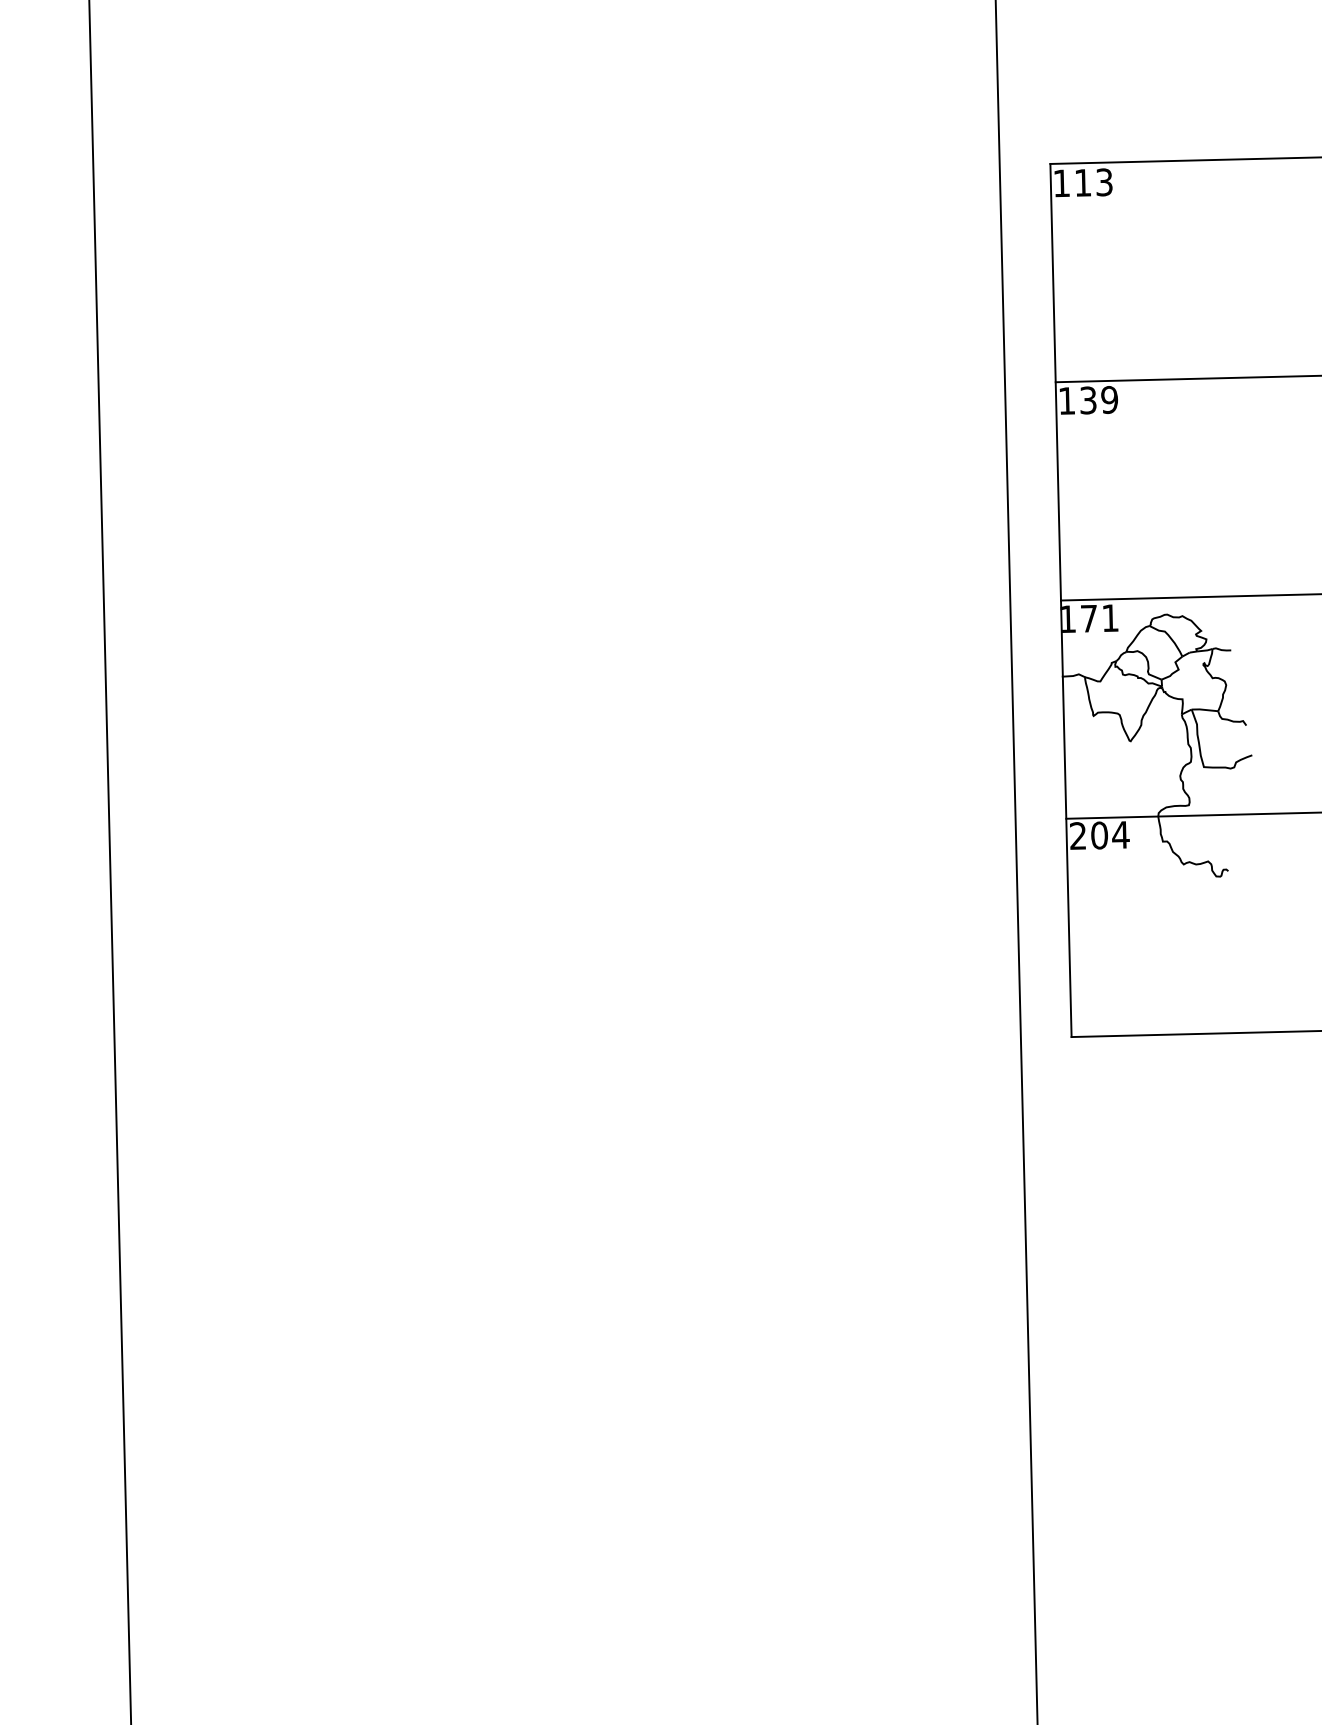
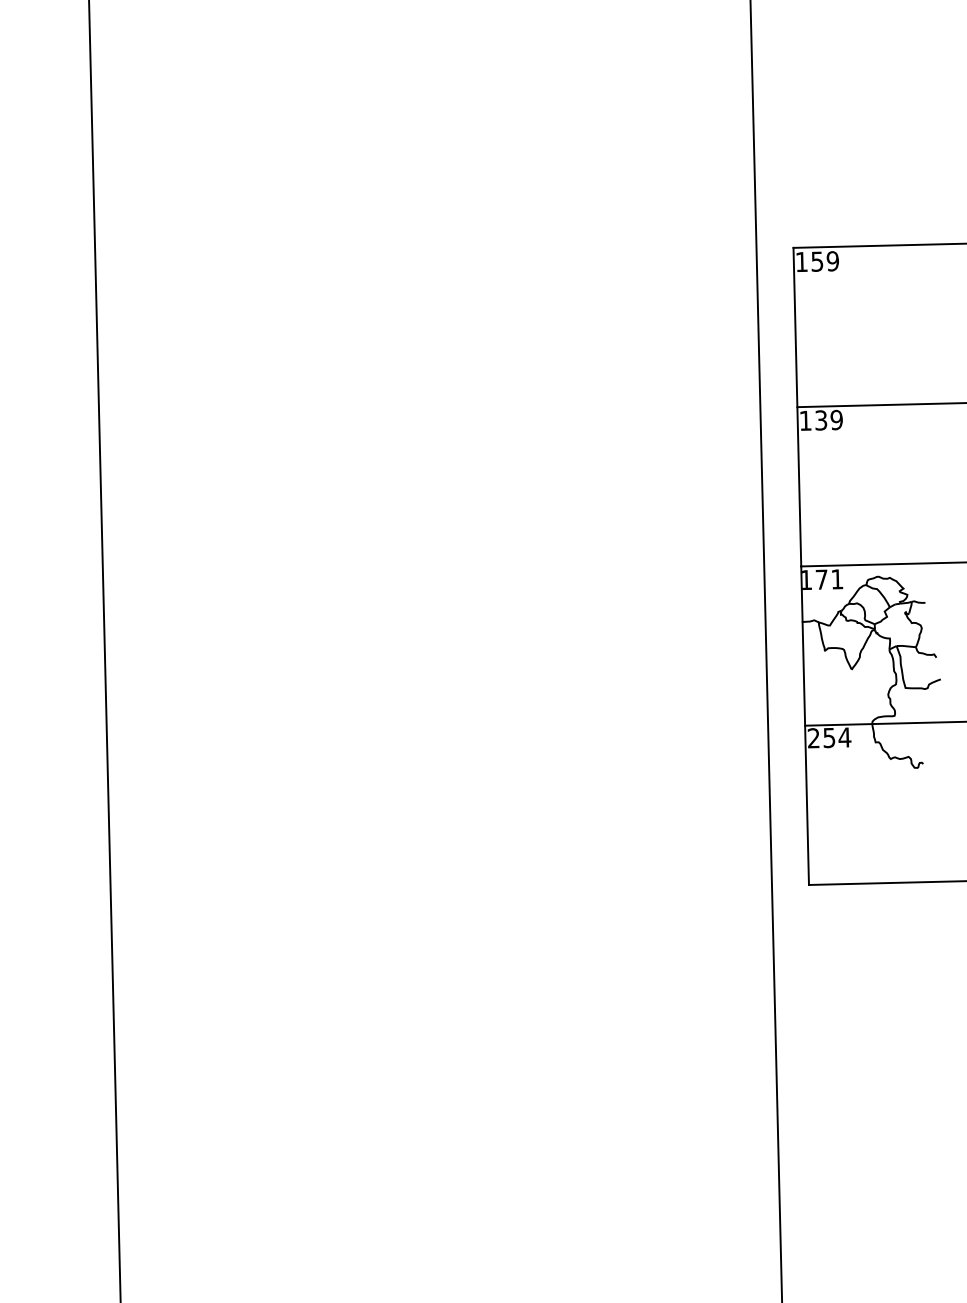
text: (1092, 182) -> (824, 261), 113 -> 159
text: (1099, 834) -> (829, 737), 204 -> 254

